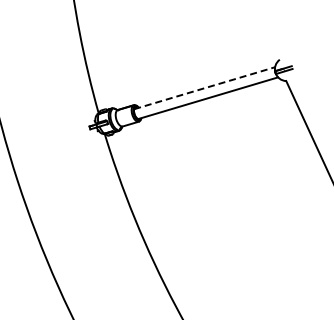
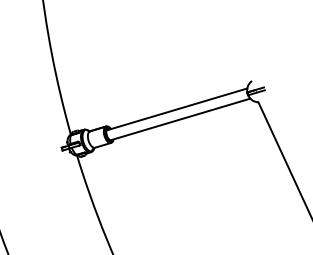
line: (205, 88) -> (177, 109), dashed -> solid

